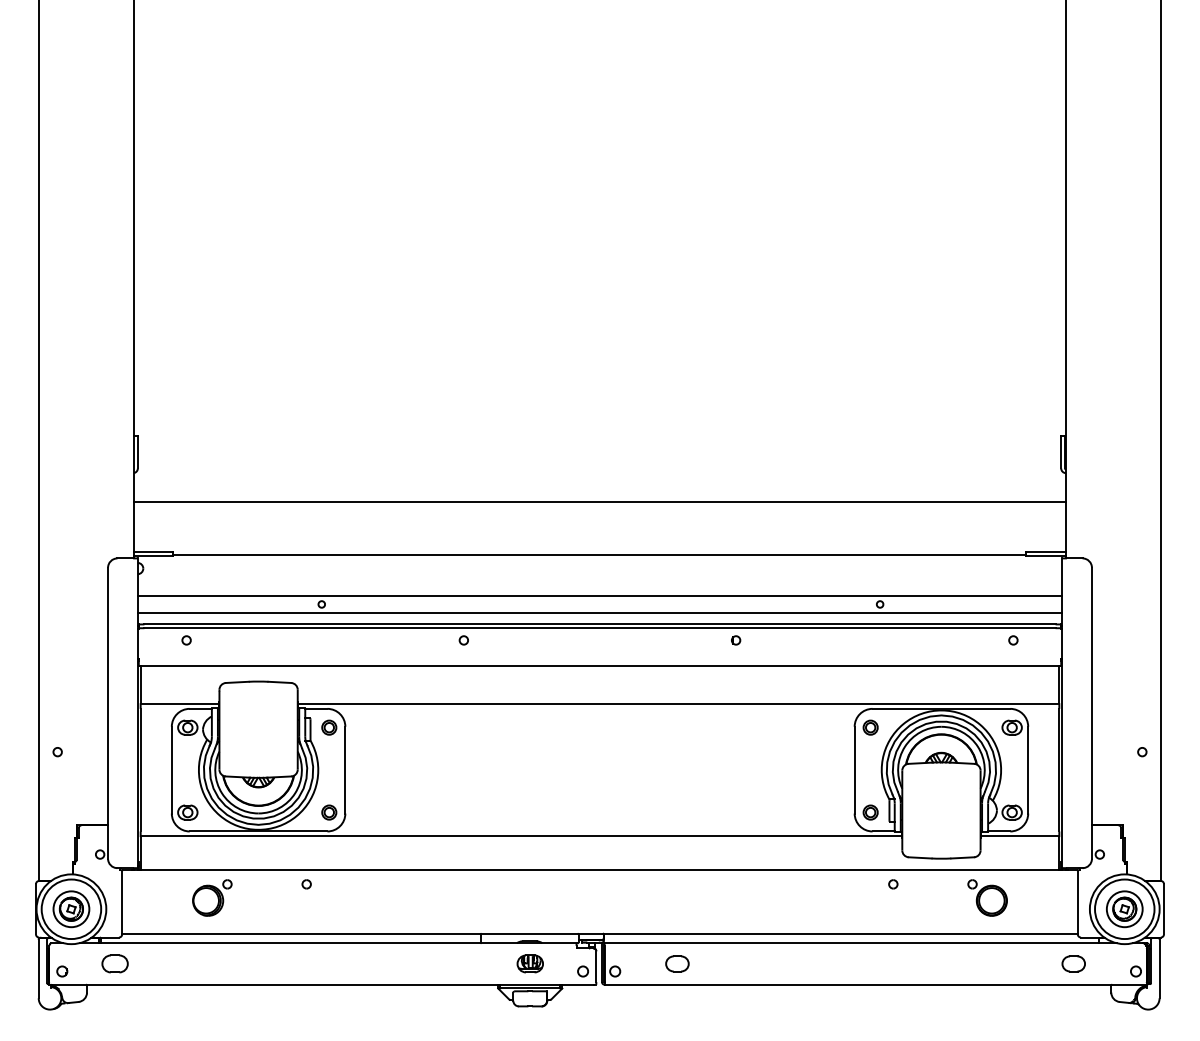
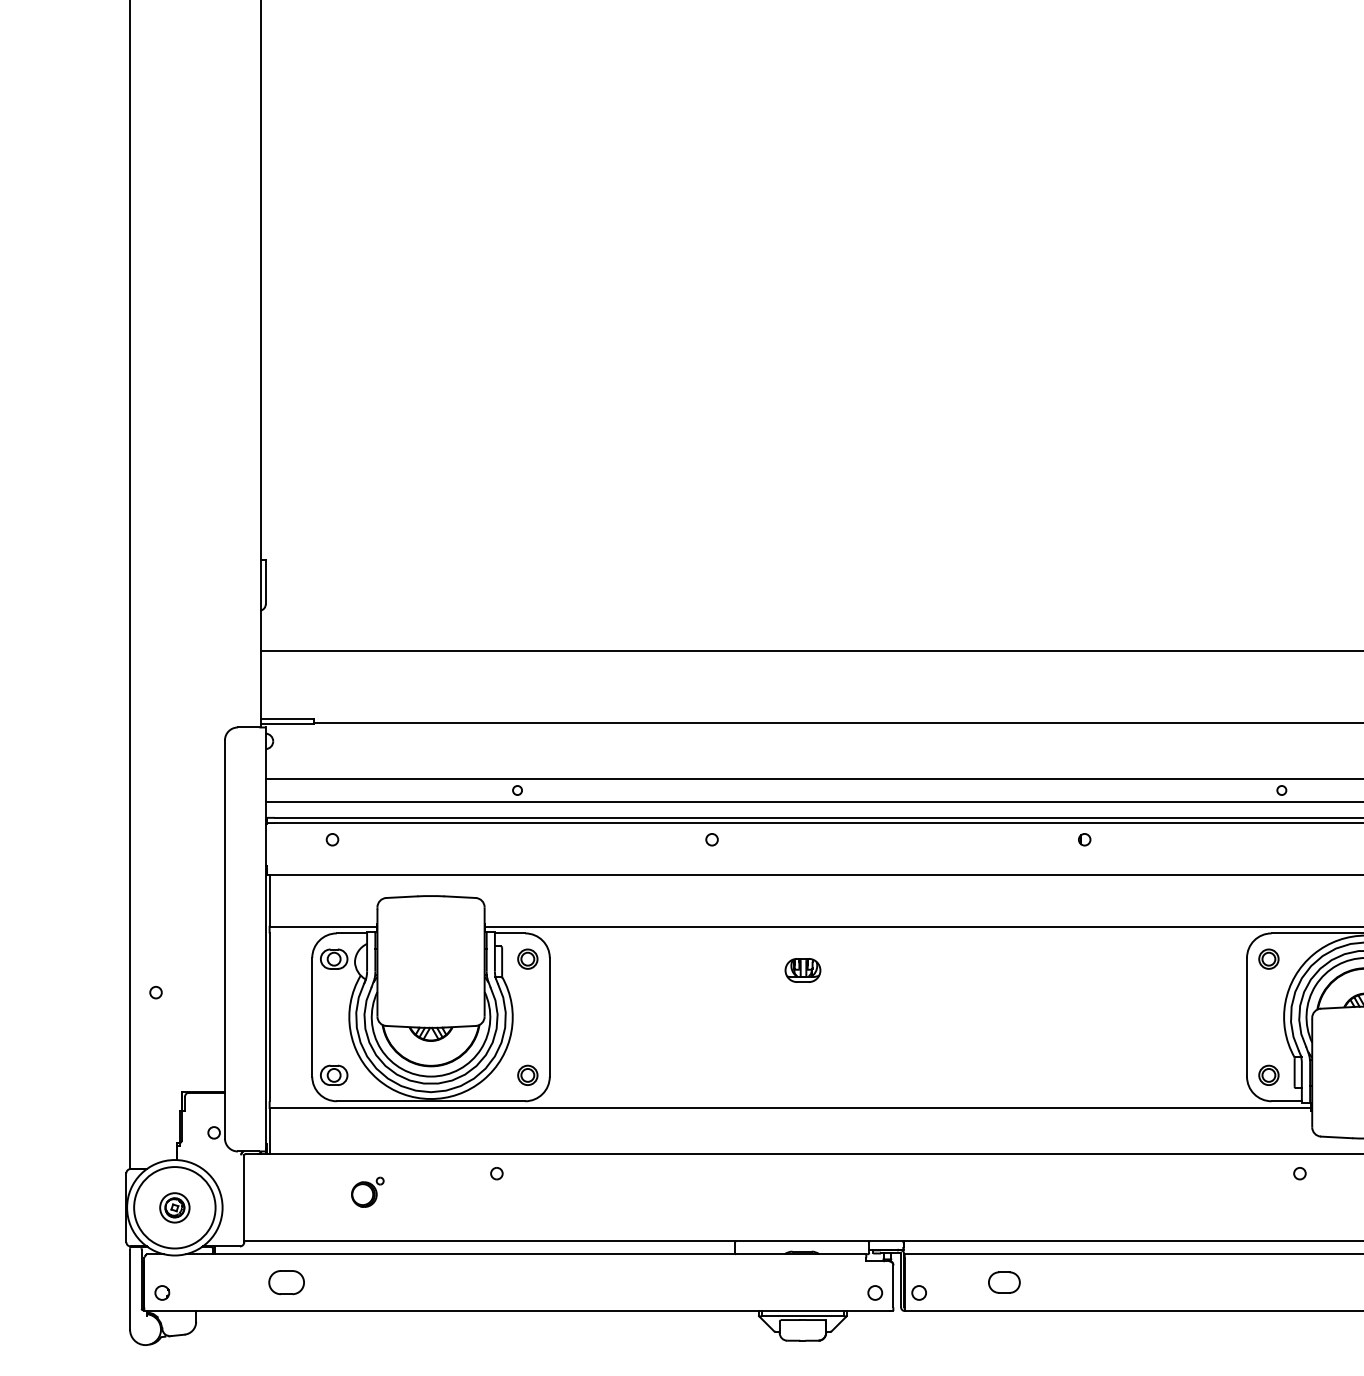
part: (212, 897) -> (367, 1191), size x0.6
part: (71, 909) -> (174, 1208), size x0.6
part: (114, 963) -> (285, 1281), moved
part: (529, 963) -> (801, 969), moved

